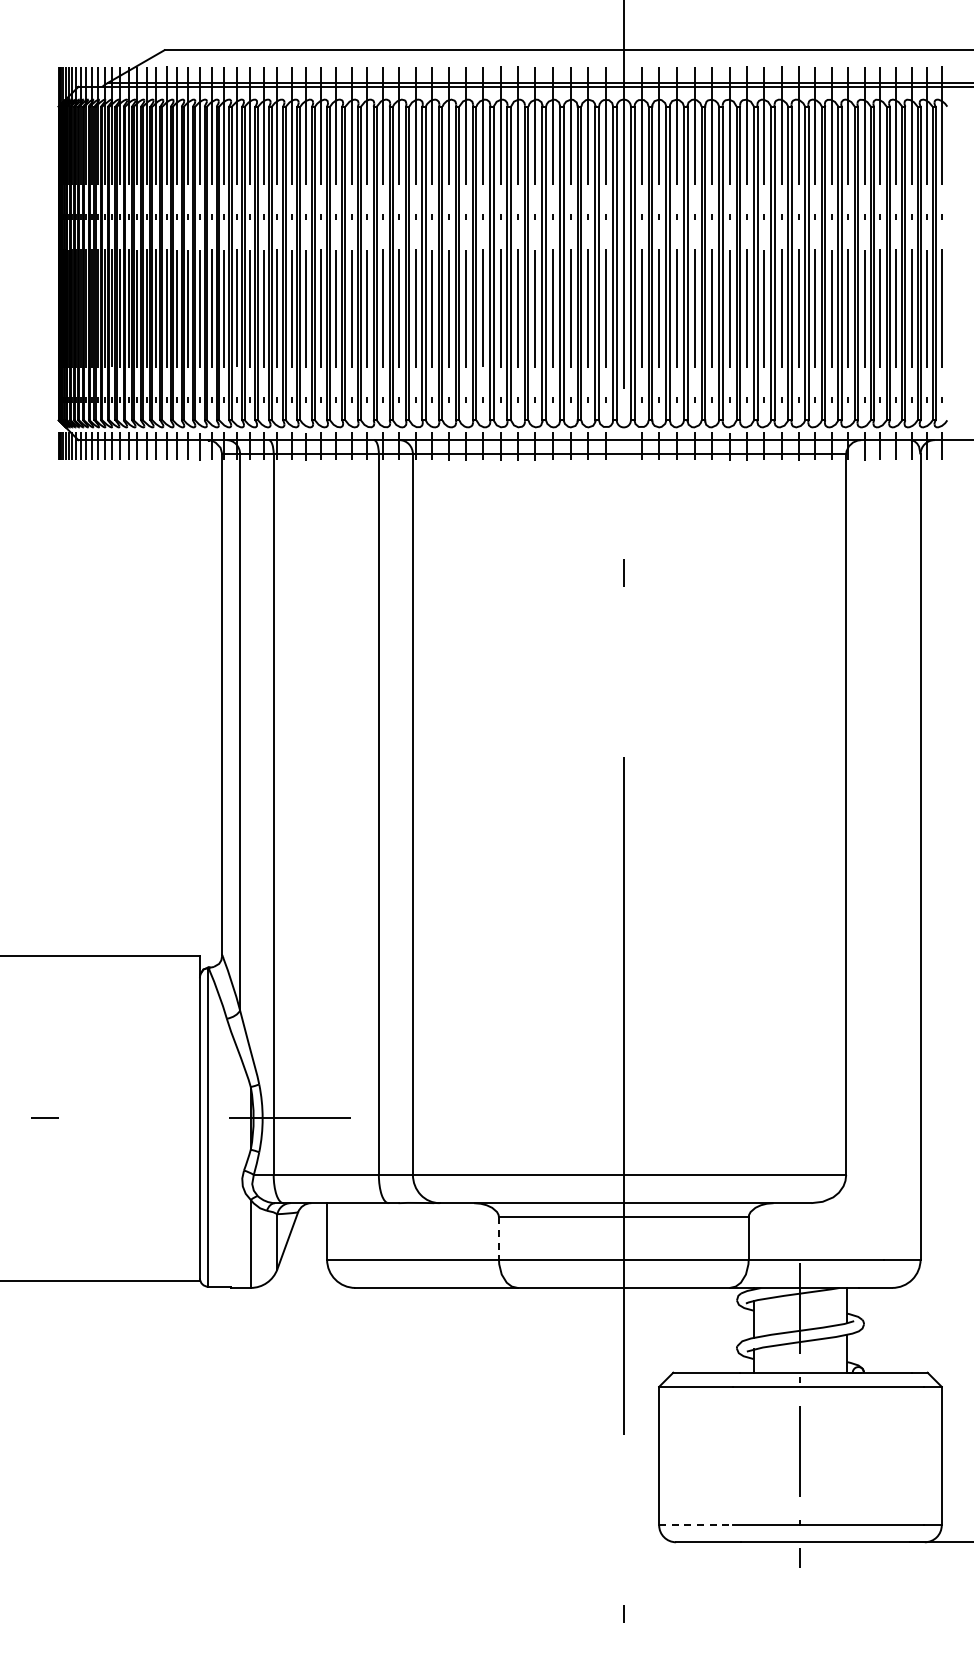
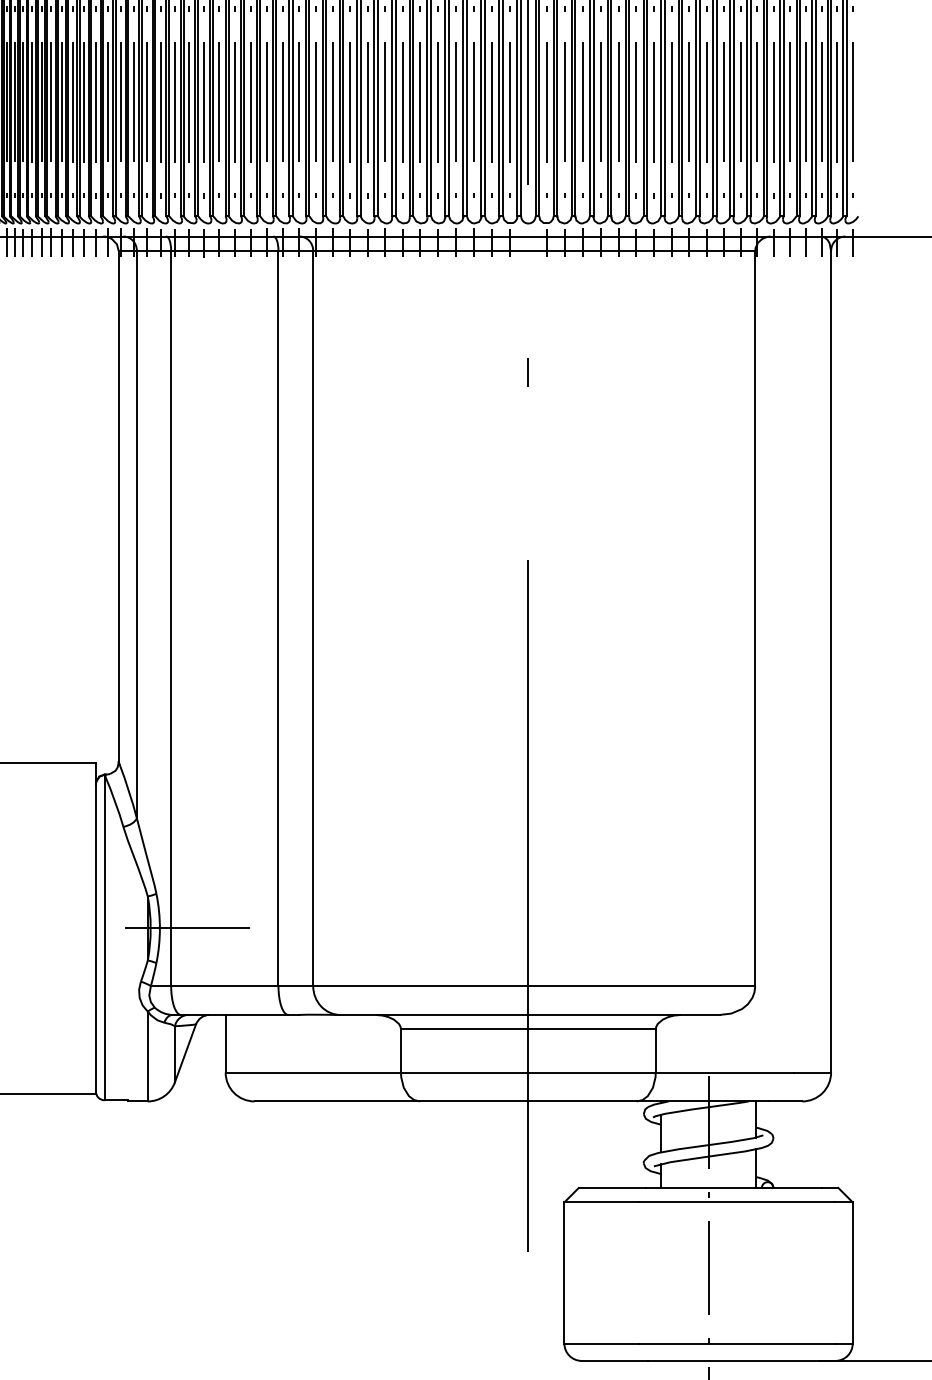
line: (498, 1238) -> (400, 1051), dashed -> solid
line: (695, 1525) -> (601, 1343), dashed -> solid

